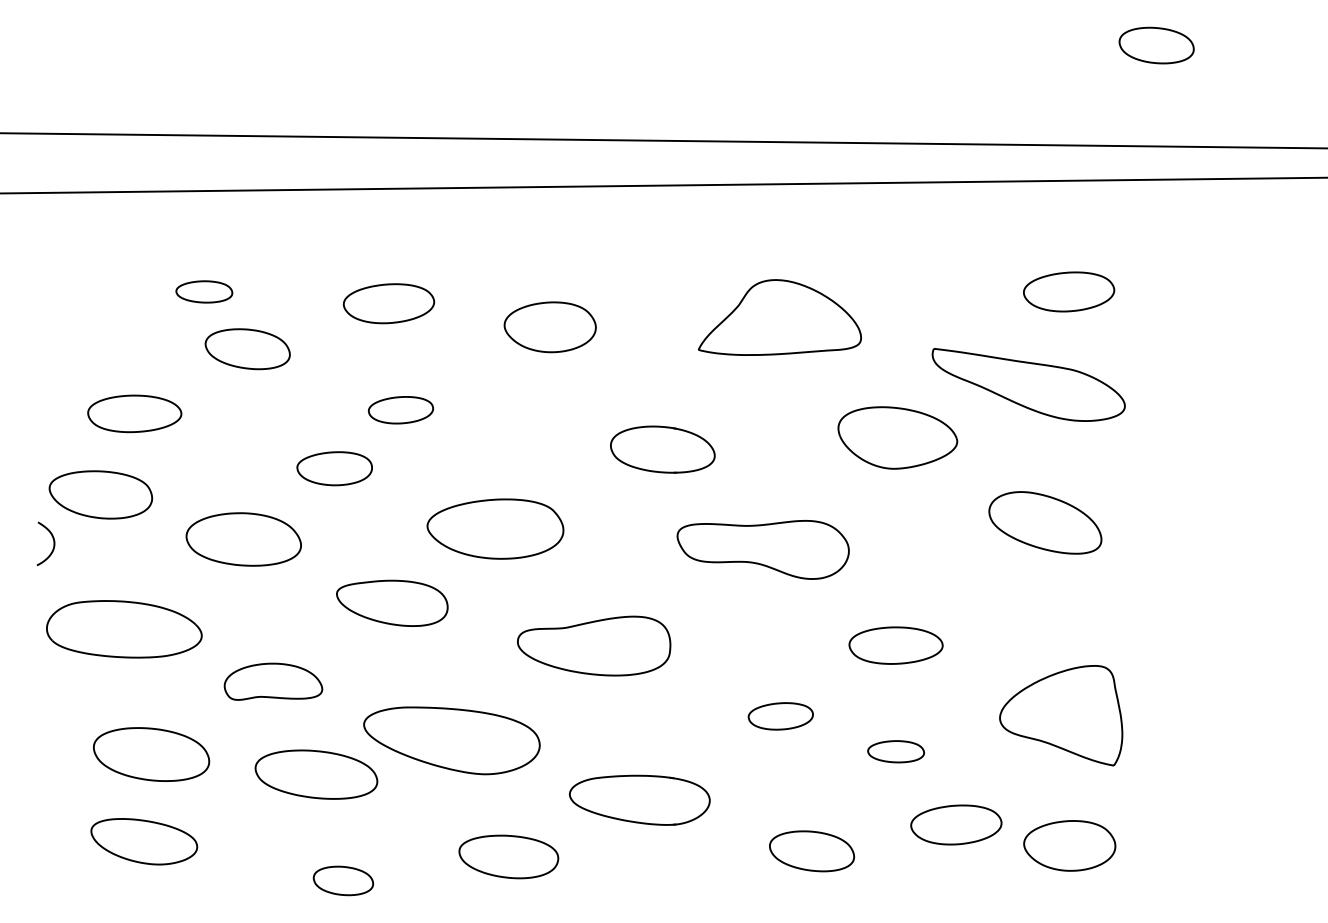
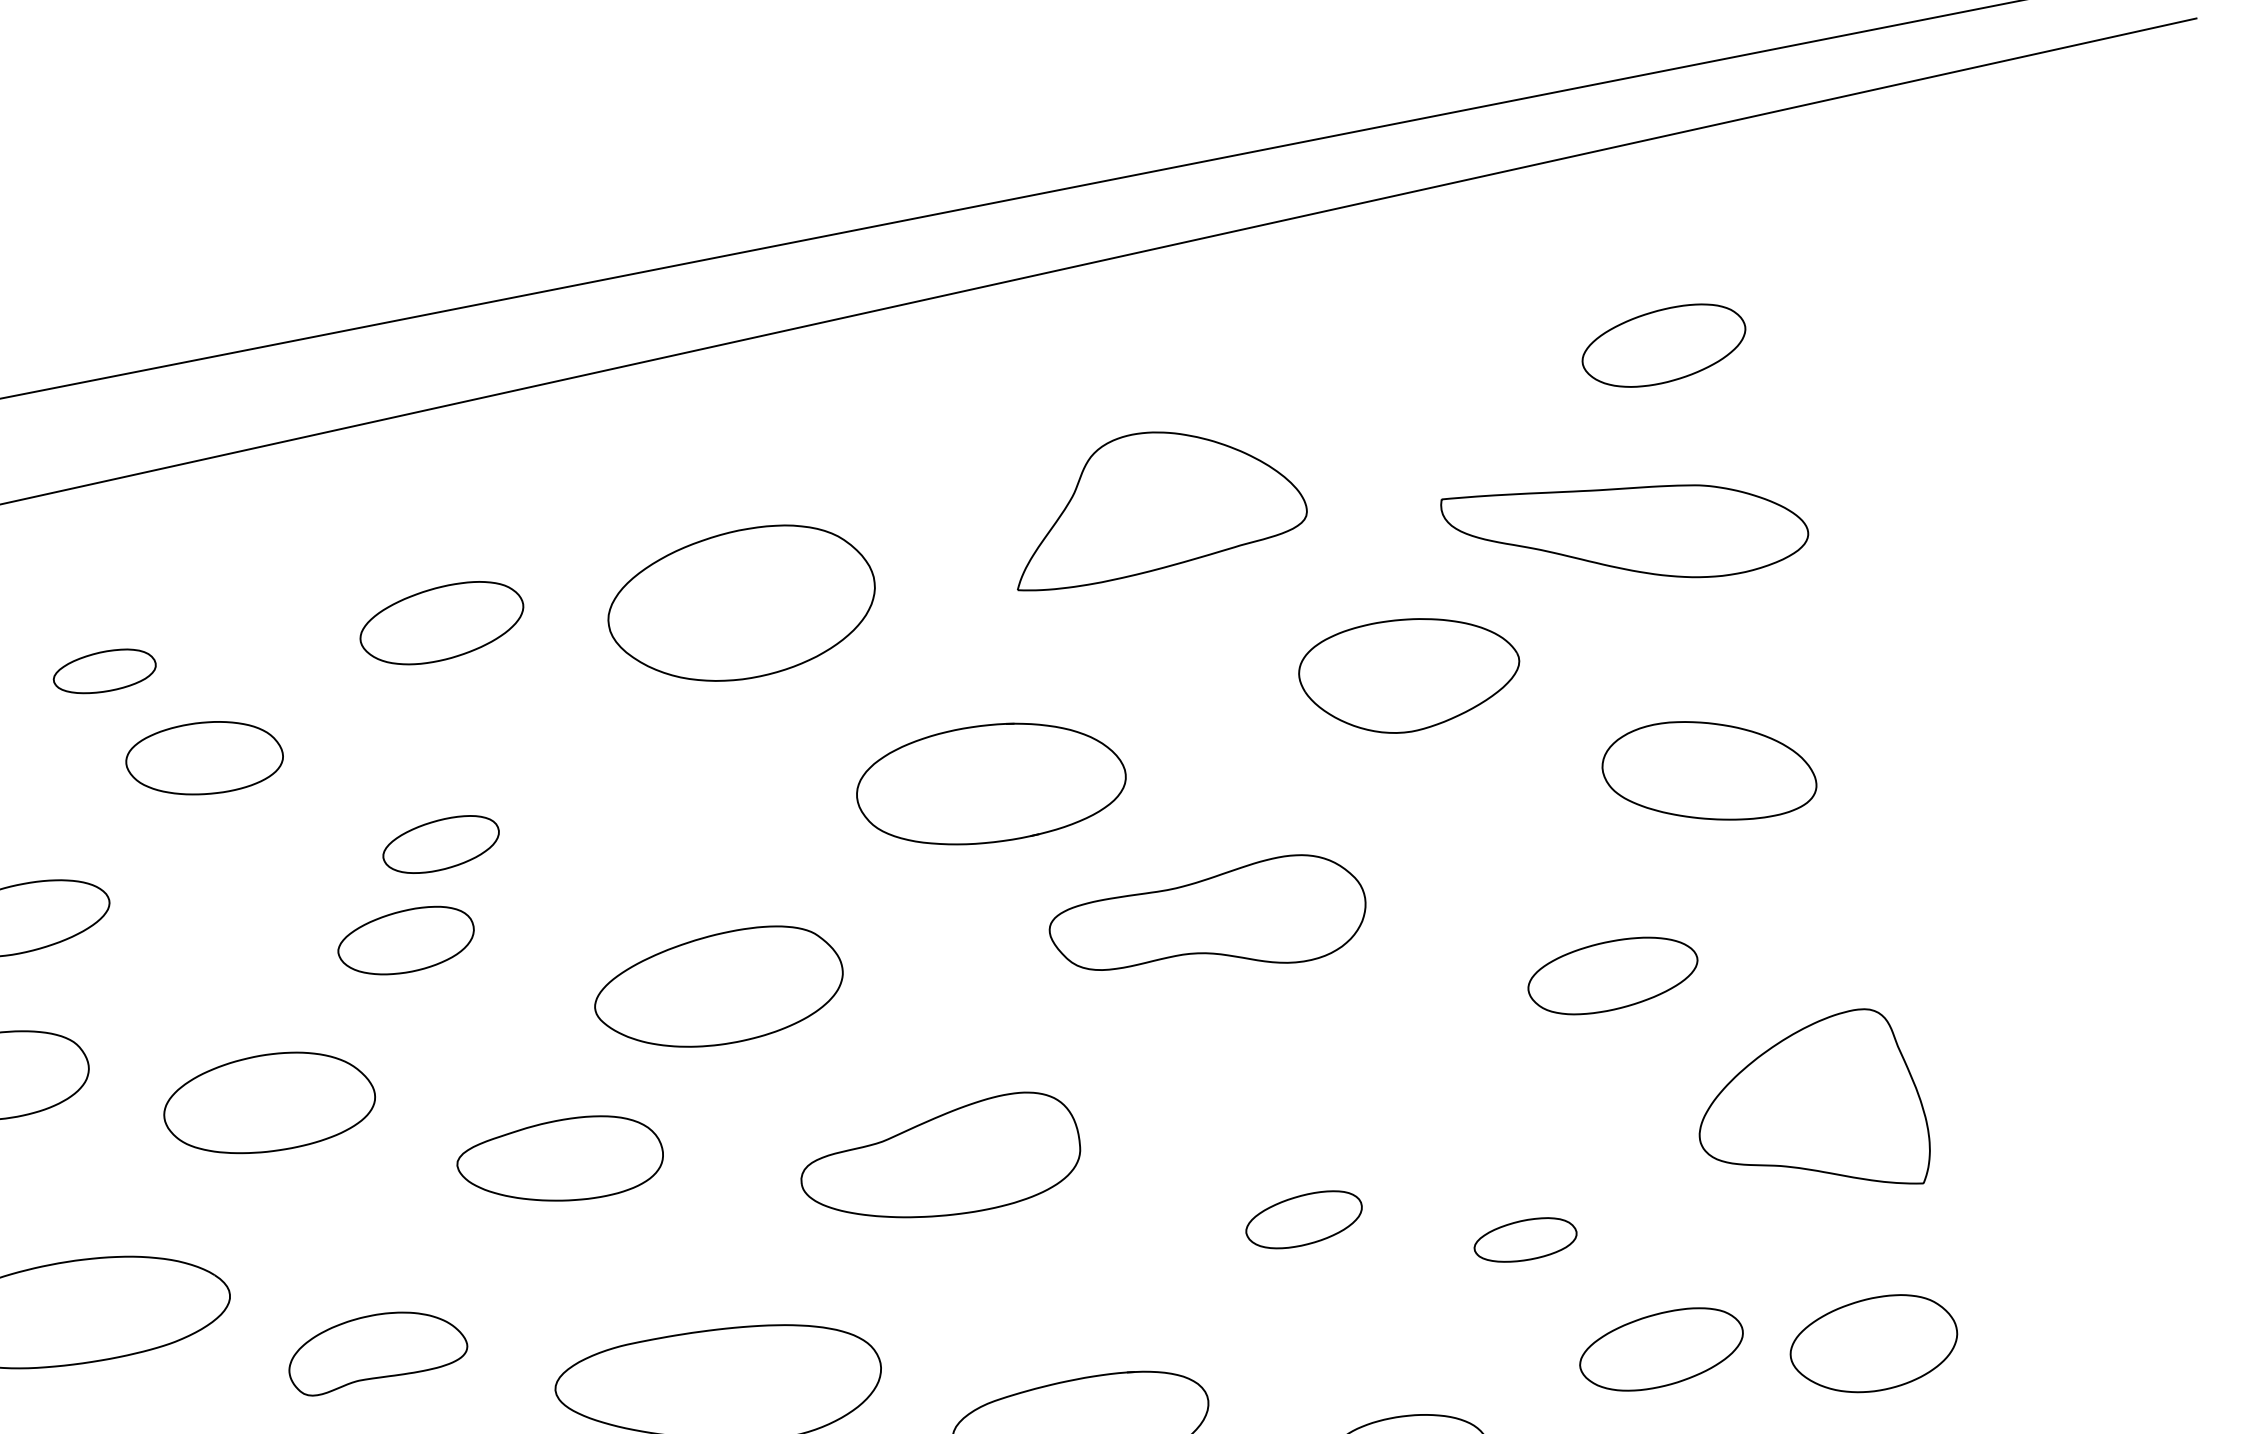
part: (549, 327) -> (740, 605), size x1.6
part: (400, 410) -> (440, 845), moved
part: (662, 449) -> (990, 783), size x1.4
part: (895, 645) -> (1611, 975), moved

